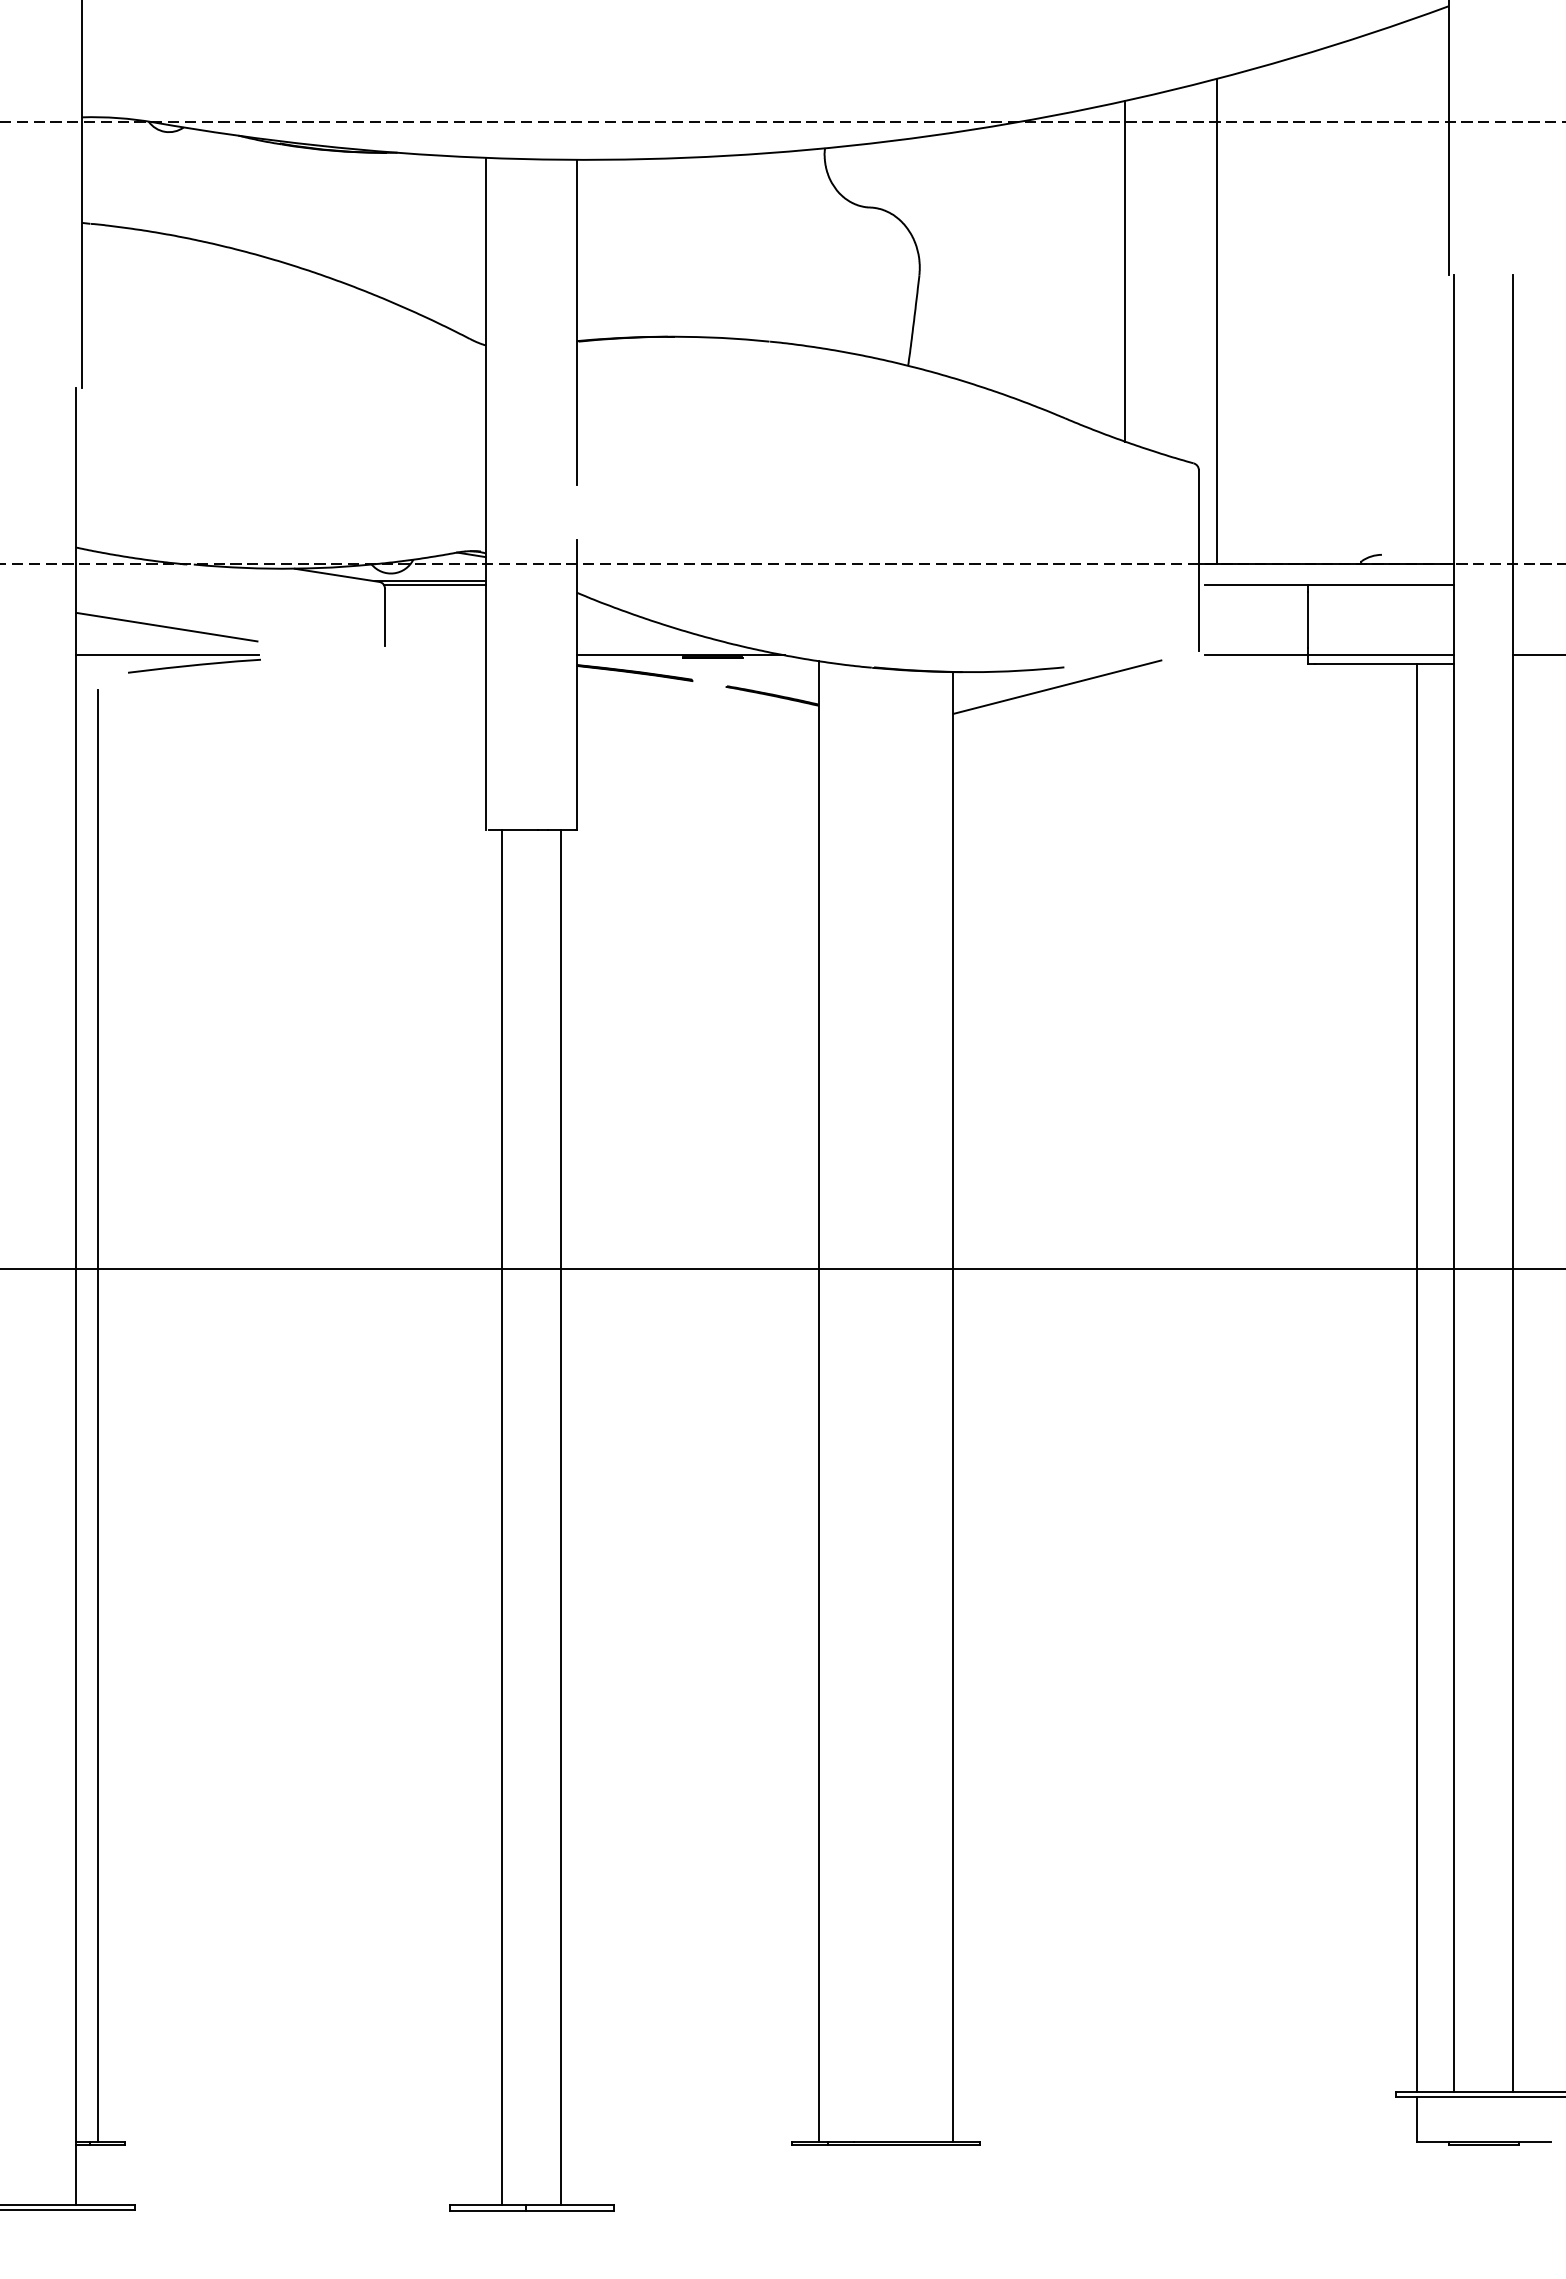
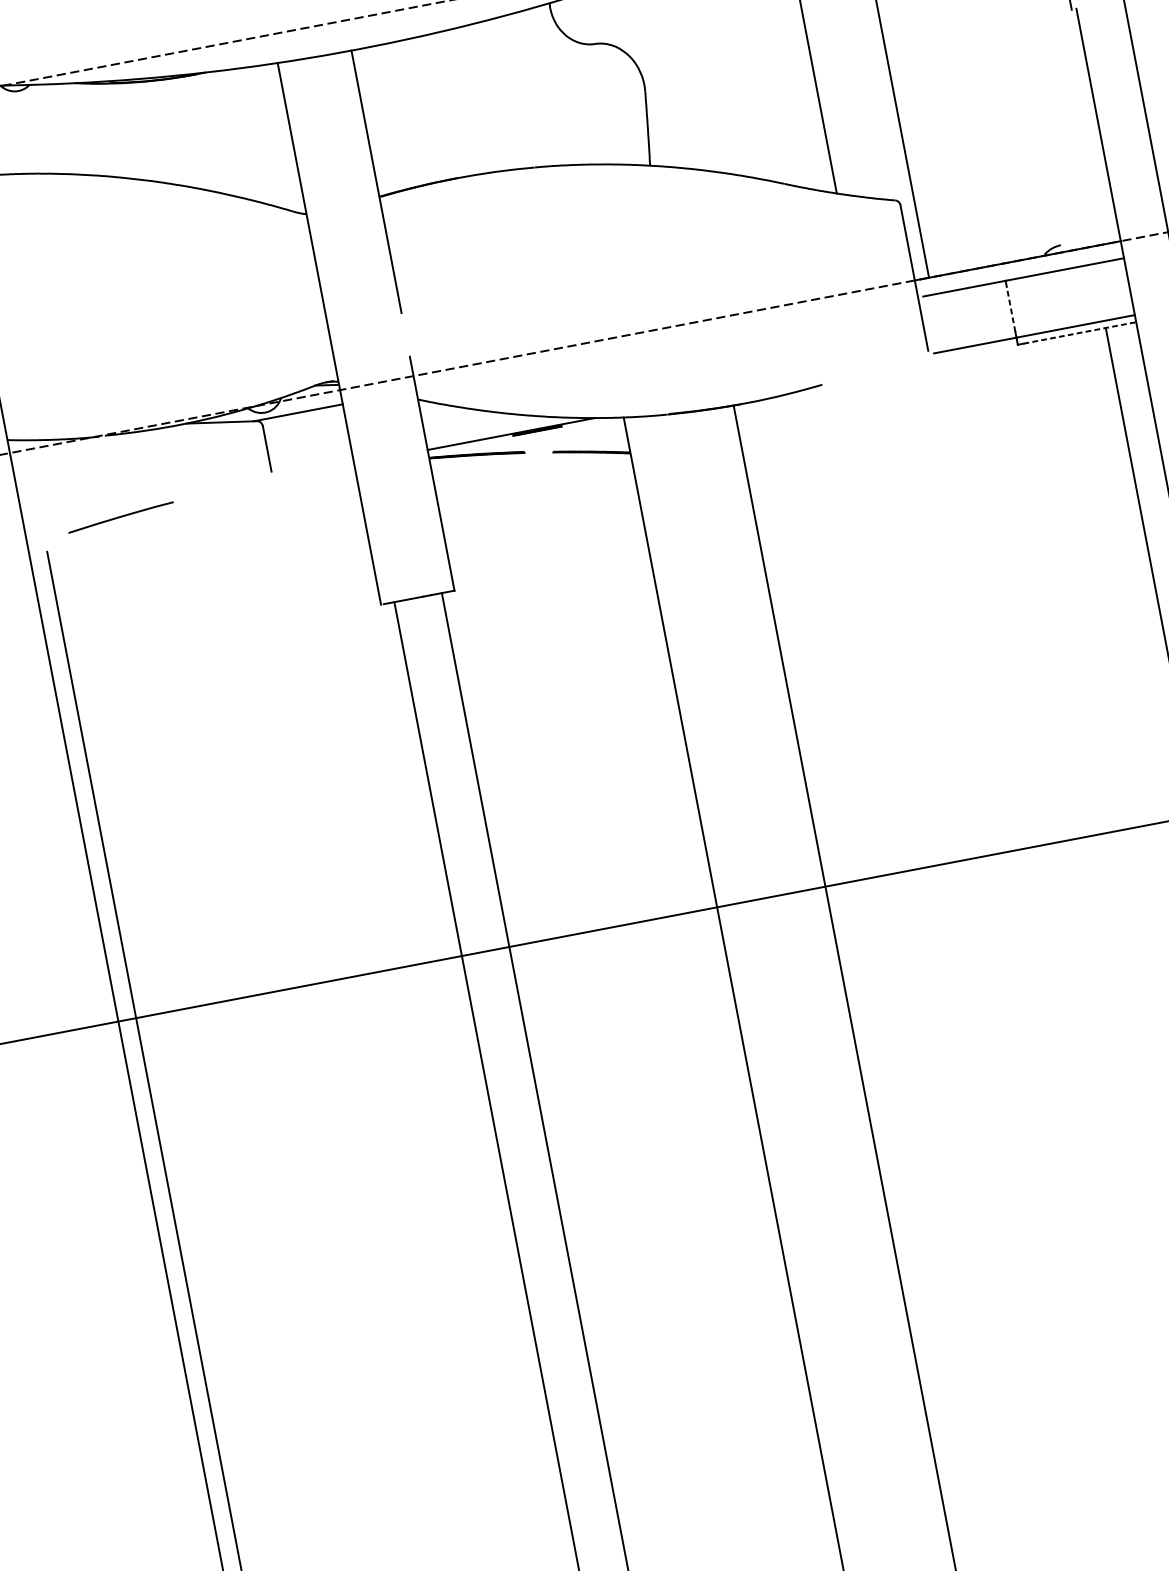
line: (434, 584) -> (301, 414), removed
line: (1307, 619) -> (1010, 308), solid -> dashed
line: (166, 626) -> (92, 489), removed
line: (167, 655) -> (97, 513), removed
line: (1384, 664) -> (1079, 333), solid -> dashed
line: (1057, 686) -> (819, 401), removed

